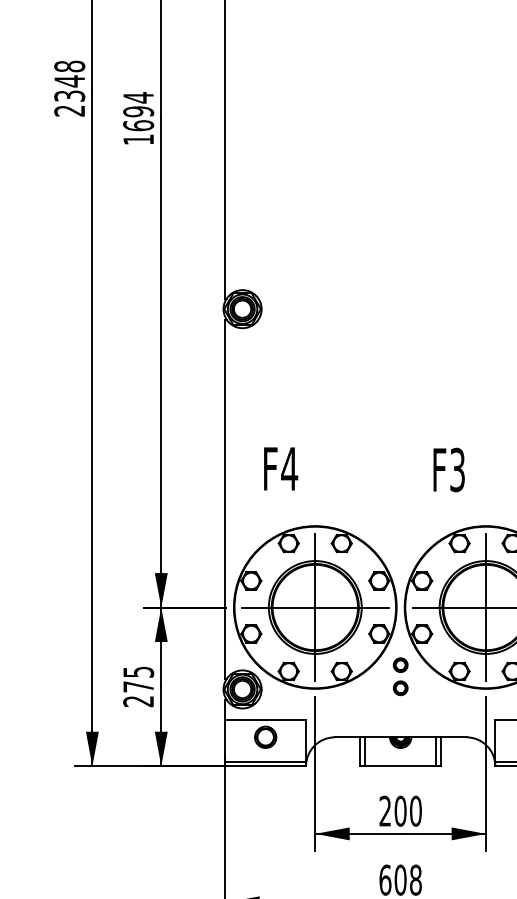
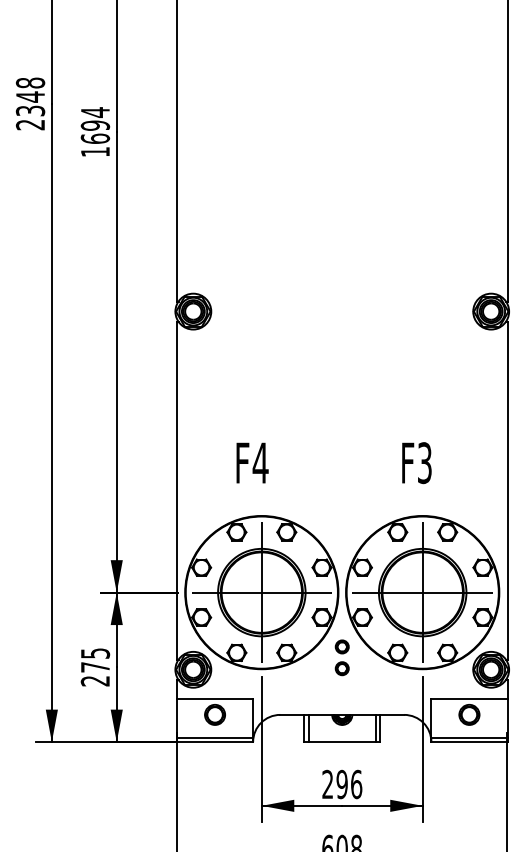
text: (280, 468) -> (252, 462), moved
text: (448, 470) -> (416, 463), moved
text: (408, 811) -> (349, 784), 200 -> 296

